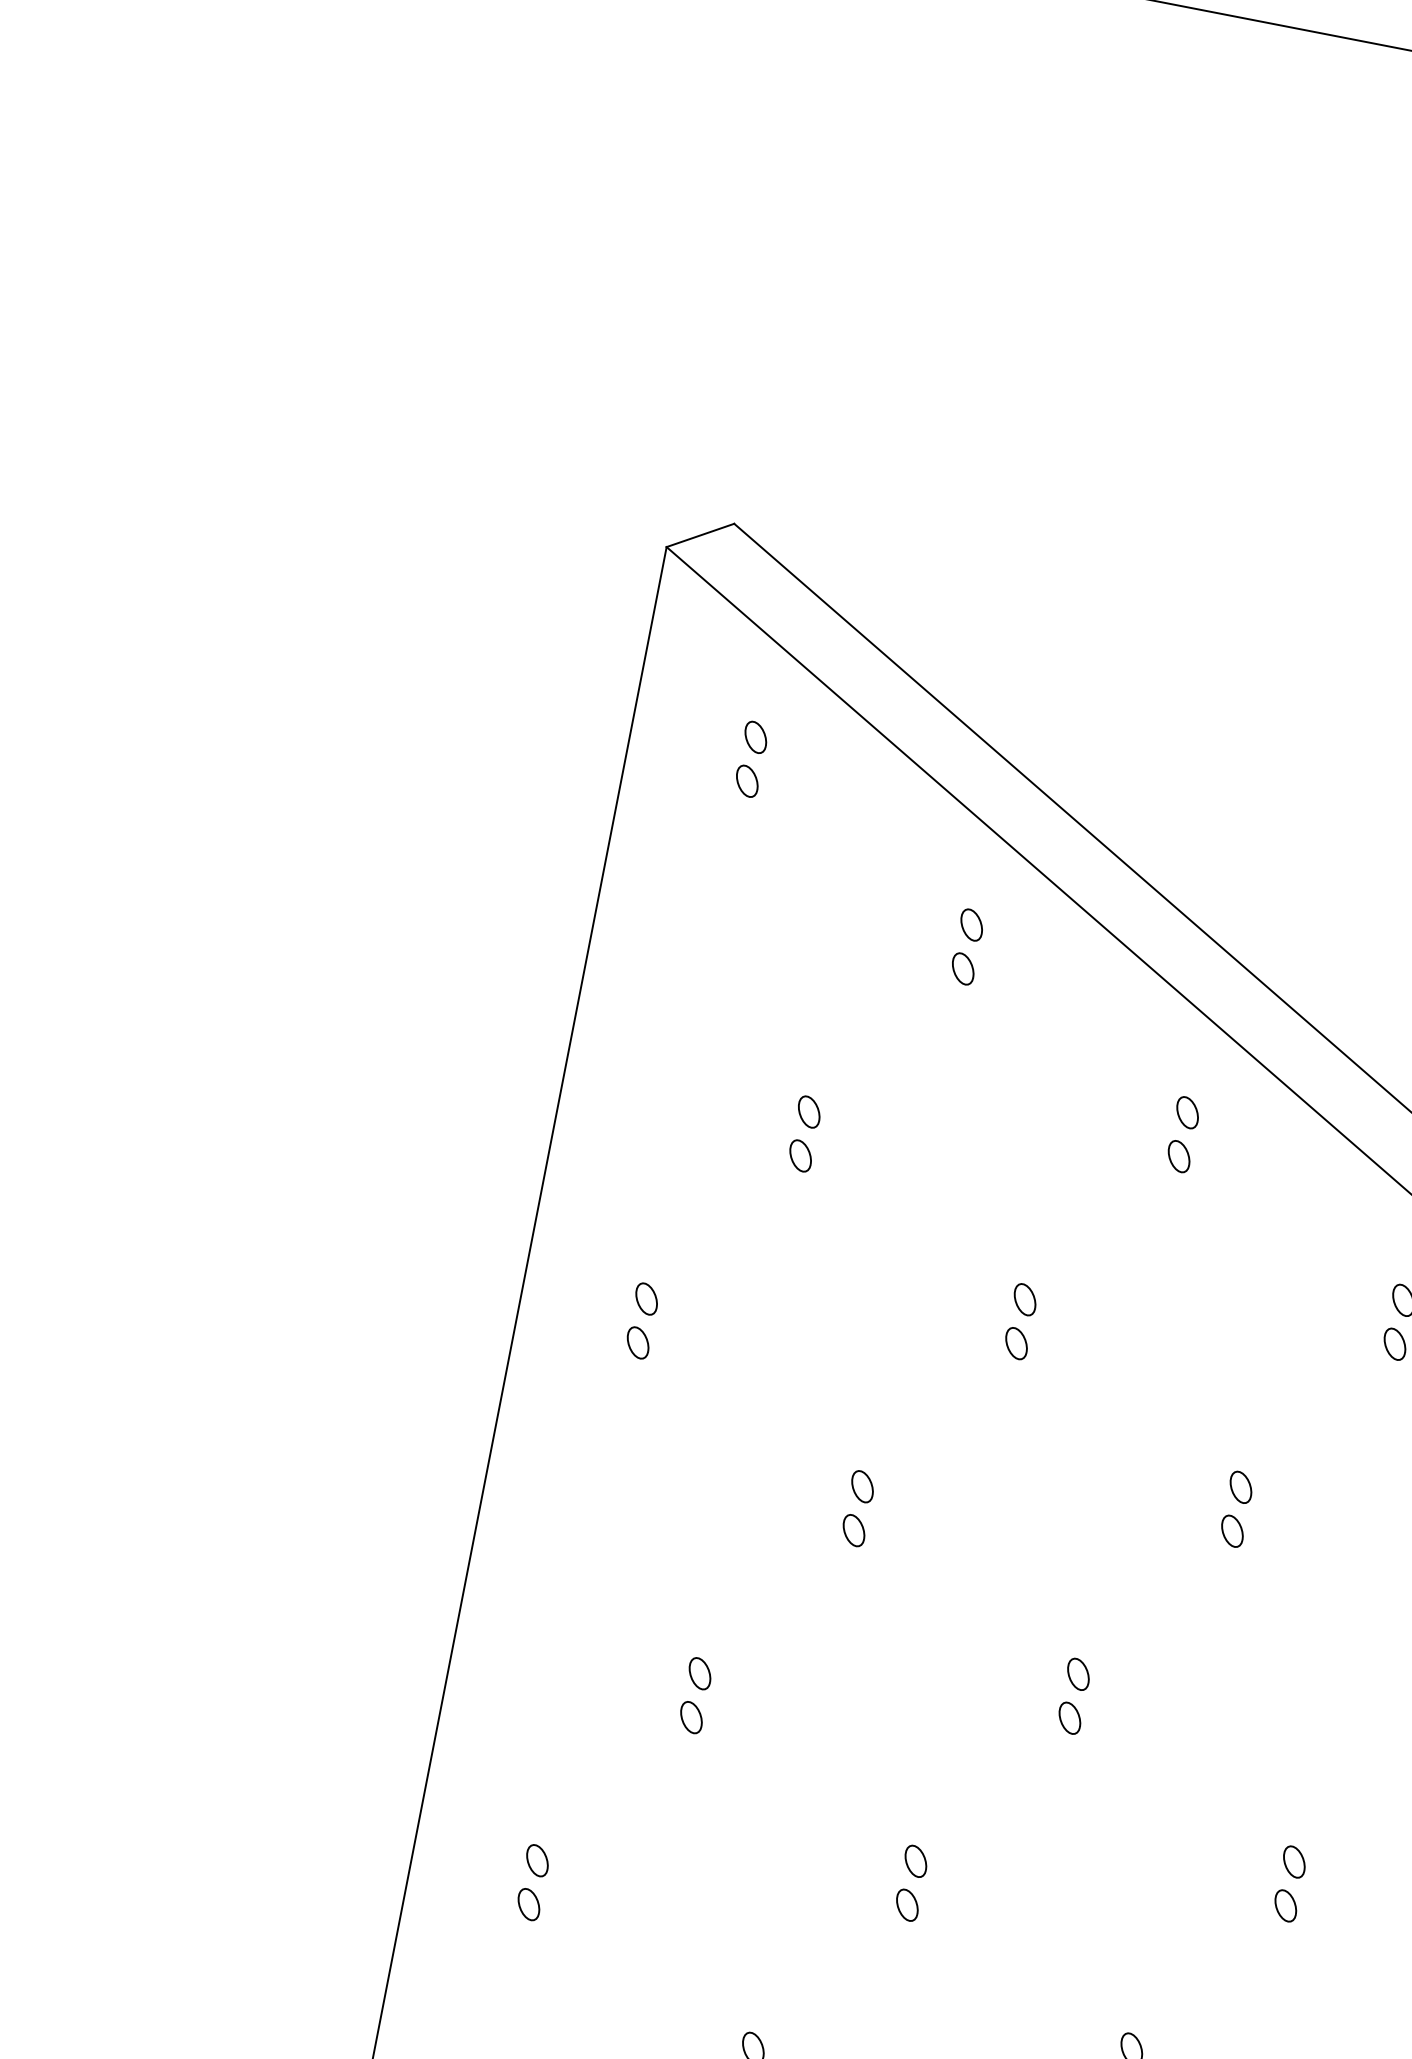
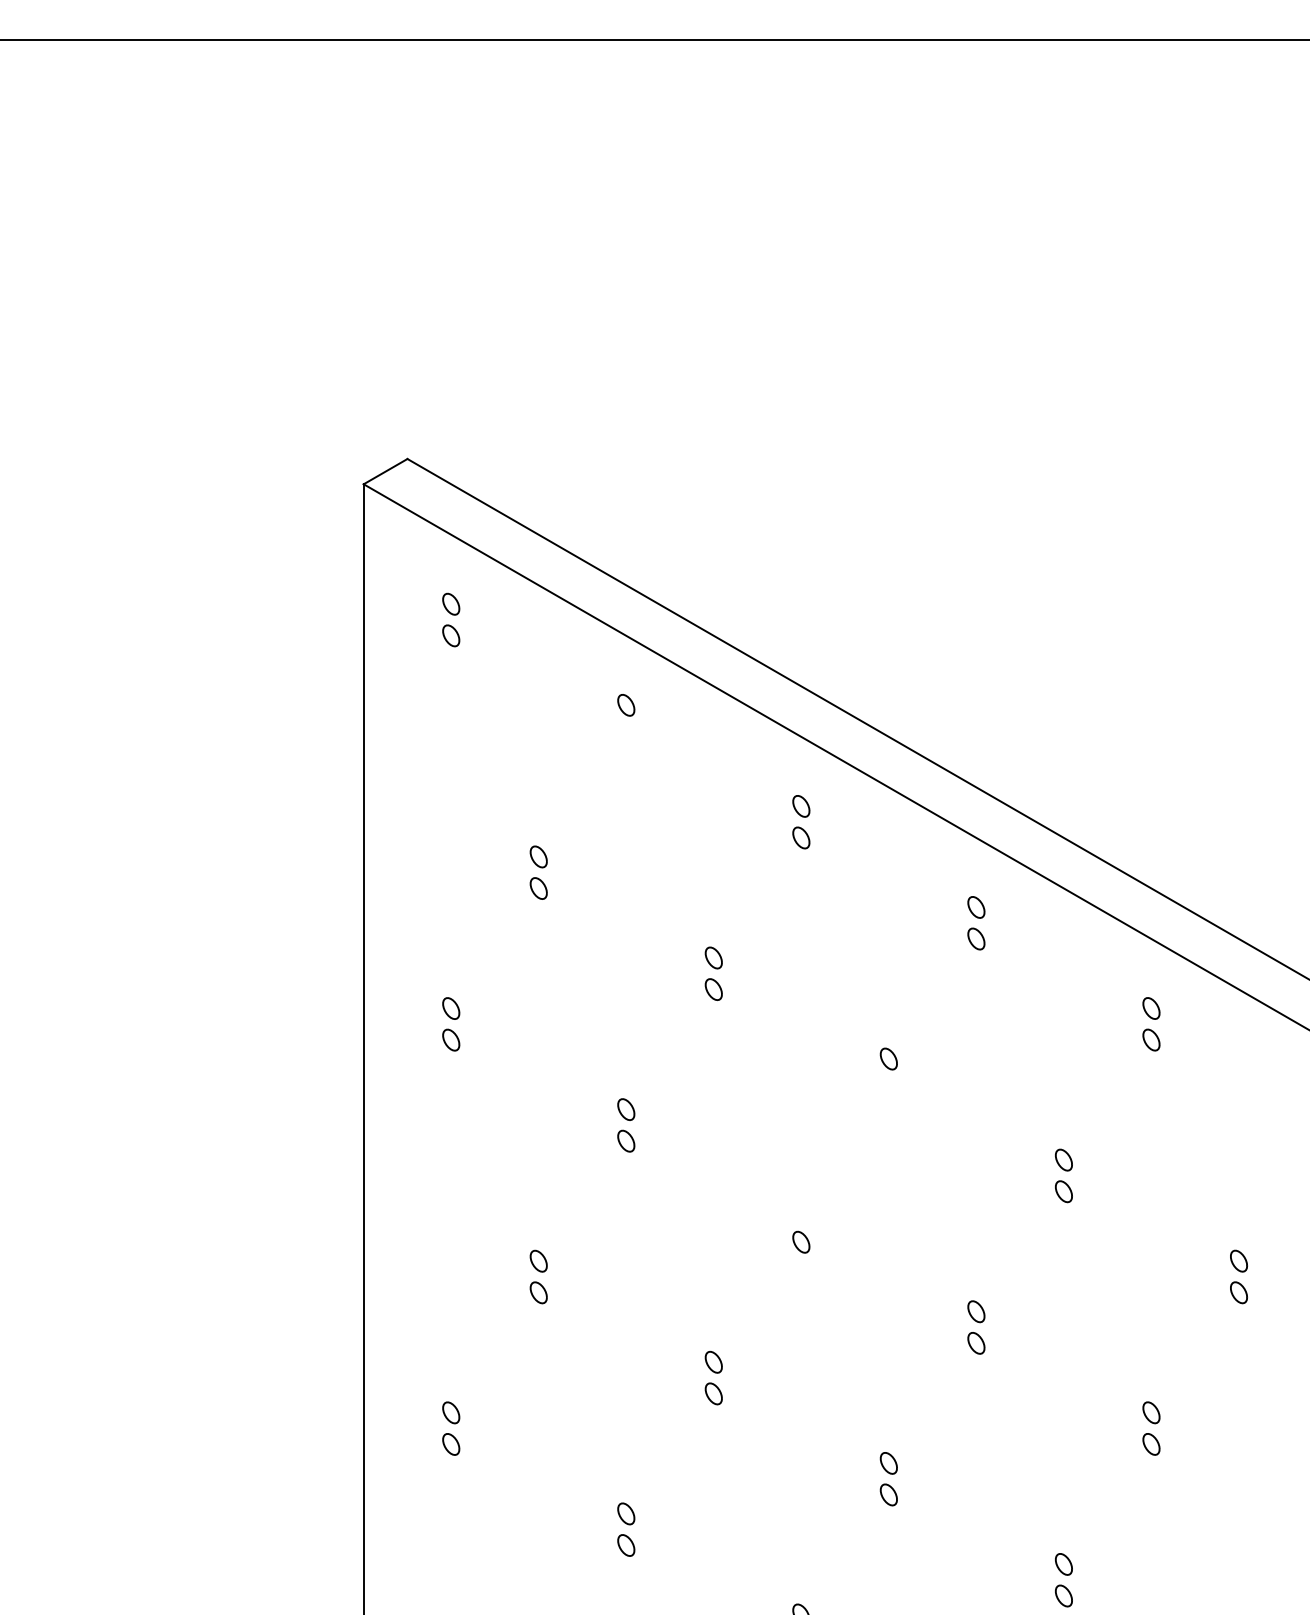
part: (963, 968) -> (626, 736), removed
part: (1231, 1530) -> (888, 1090), removed
part: (1078, 1674) -> (801, 1210), removed

